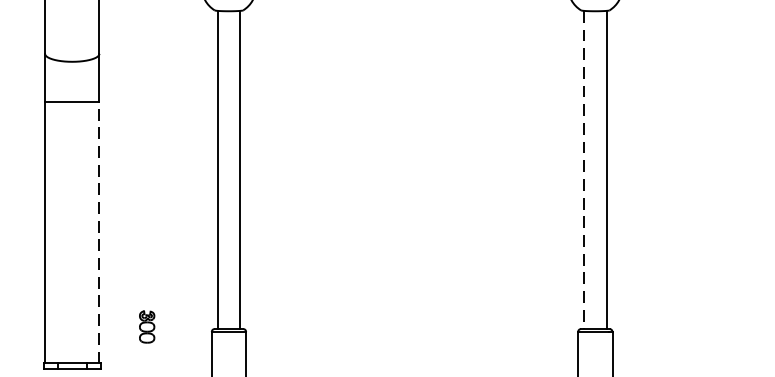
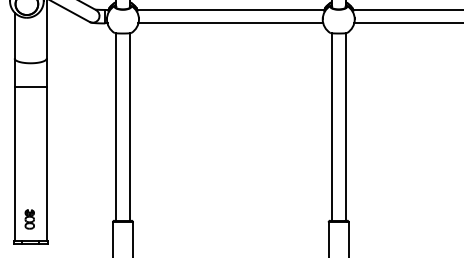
line: (584, 169) -> (332, 126), dashed -> solid
line: (99, 231) -> (46, 163), dashed -> solid
part: (146, 327) -> (29, 219), moved

